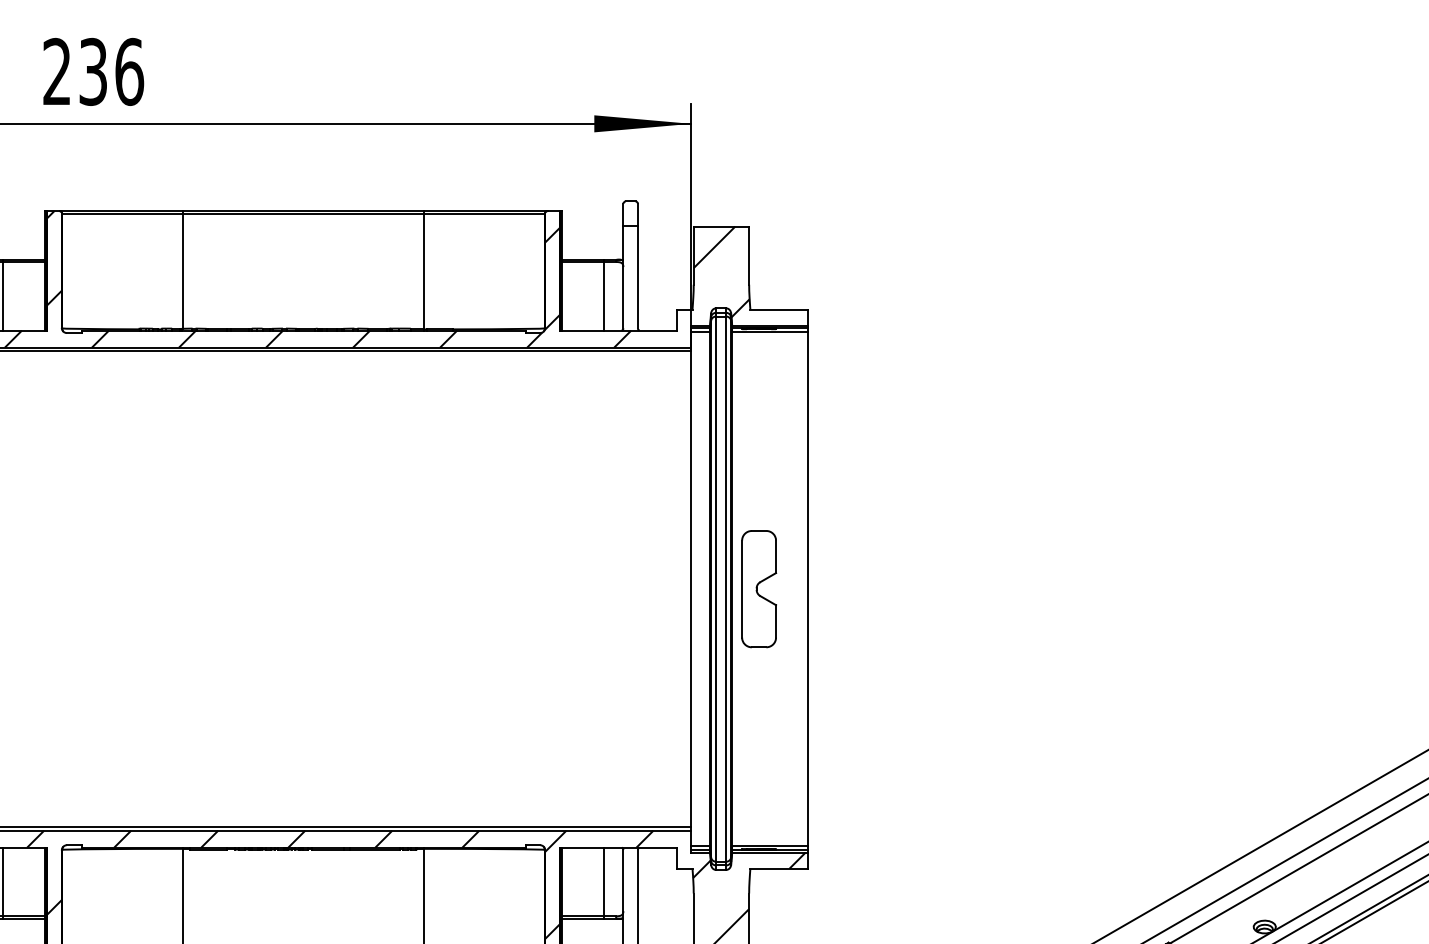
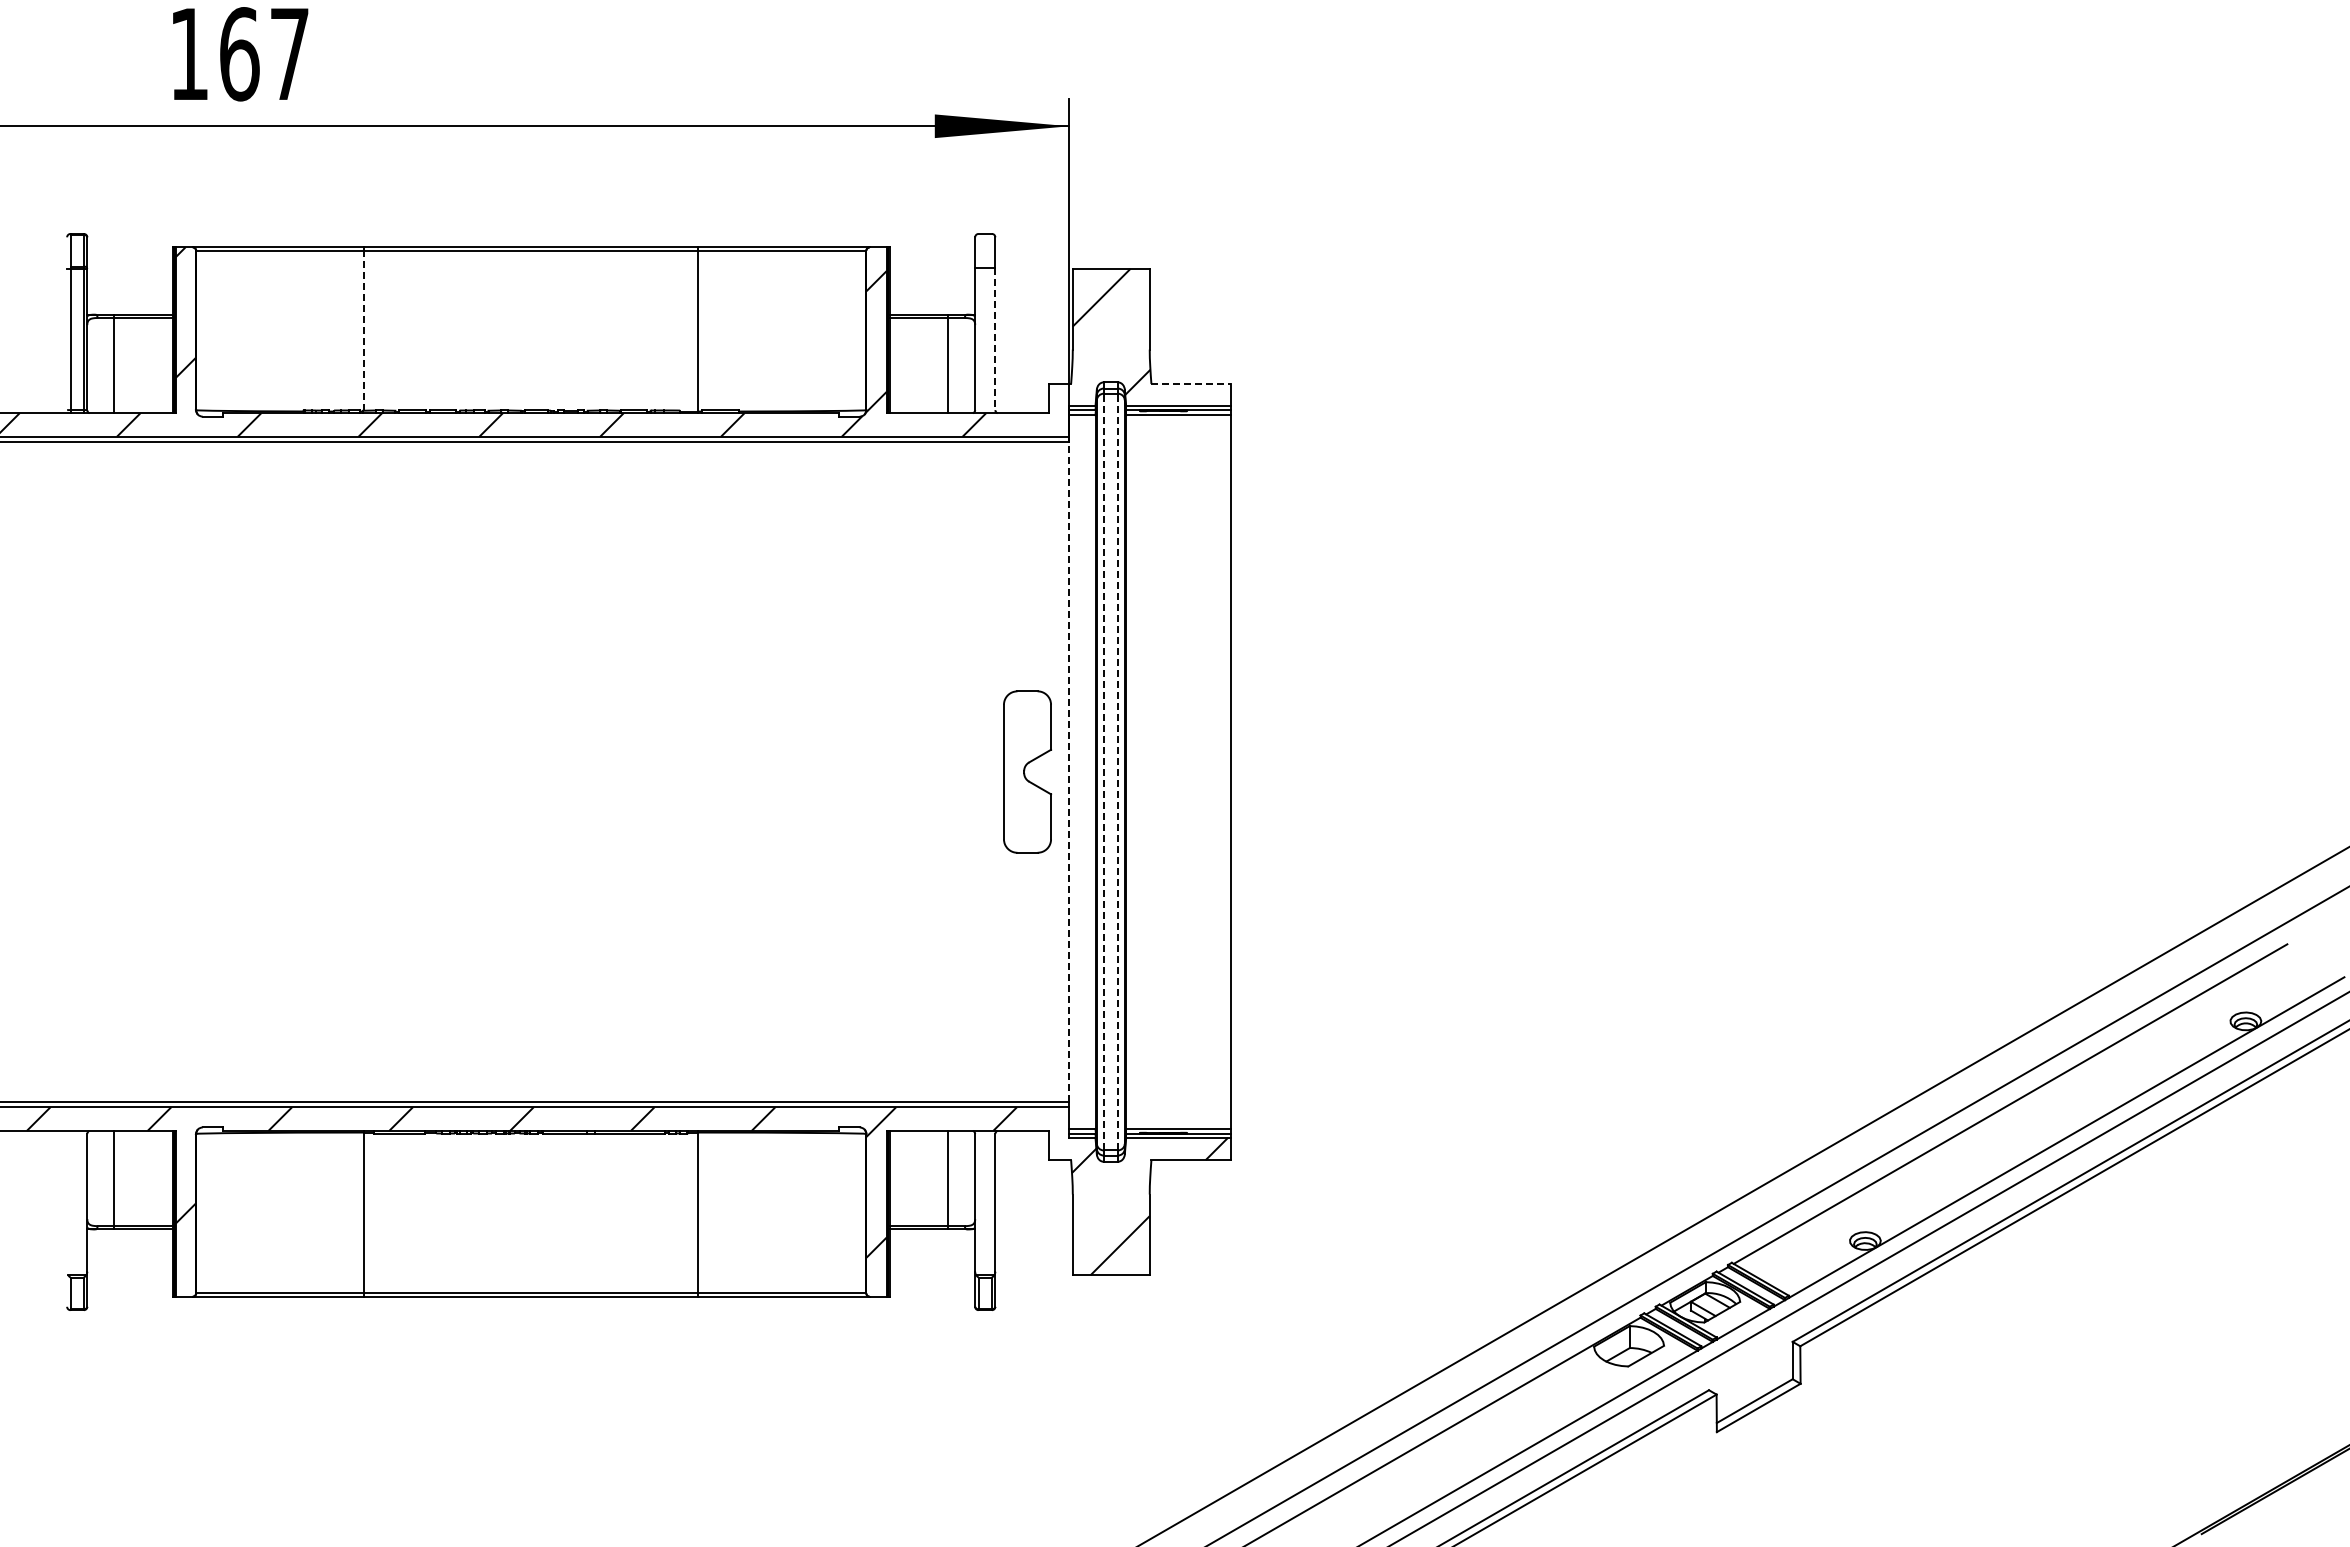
text: (93, 72) -> (239, 54), 236 -> 167
line: (183, 270) -> (364, 330), solid -> dashed
line: (638, 277) -> (995, 339), solid -> dashed
line: (779, 309) -> (1191, 383), solid -> dashed
line: (715, 588) -> (1103, 771), solid -> dashed
line: (725, 588) -> (1117, 771), solid -> dashed
part: (759, 588) -> (1027, 771), moved
line: (691, 589) -> (1069, 772), solid -> dashed

